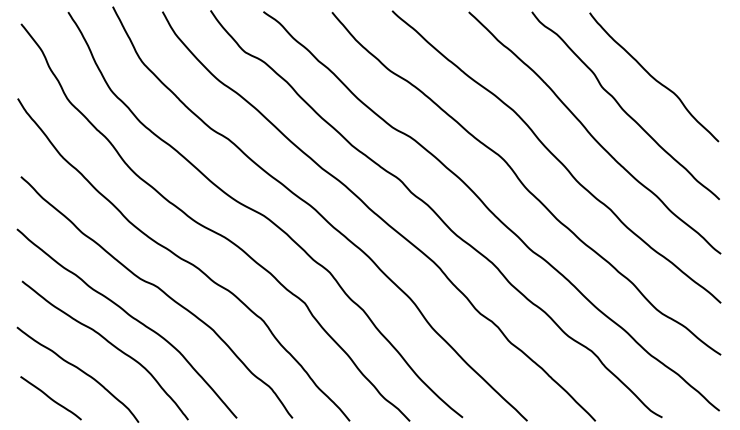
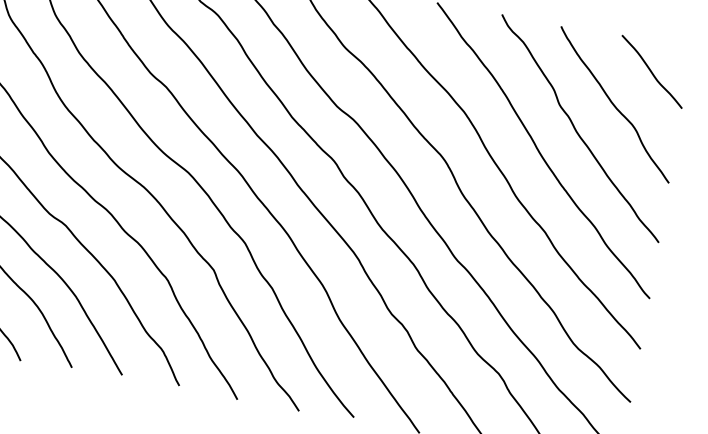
curve: (683, 39) -> (652, 71), added

